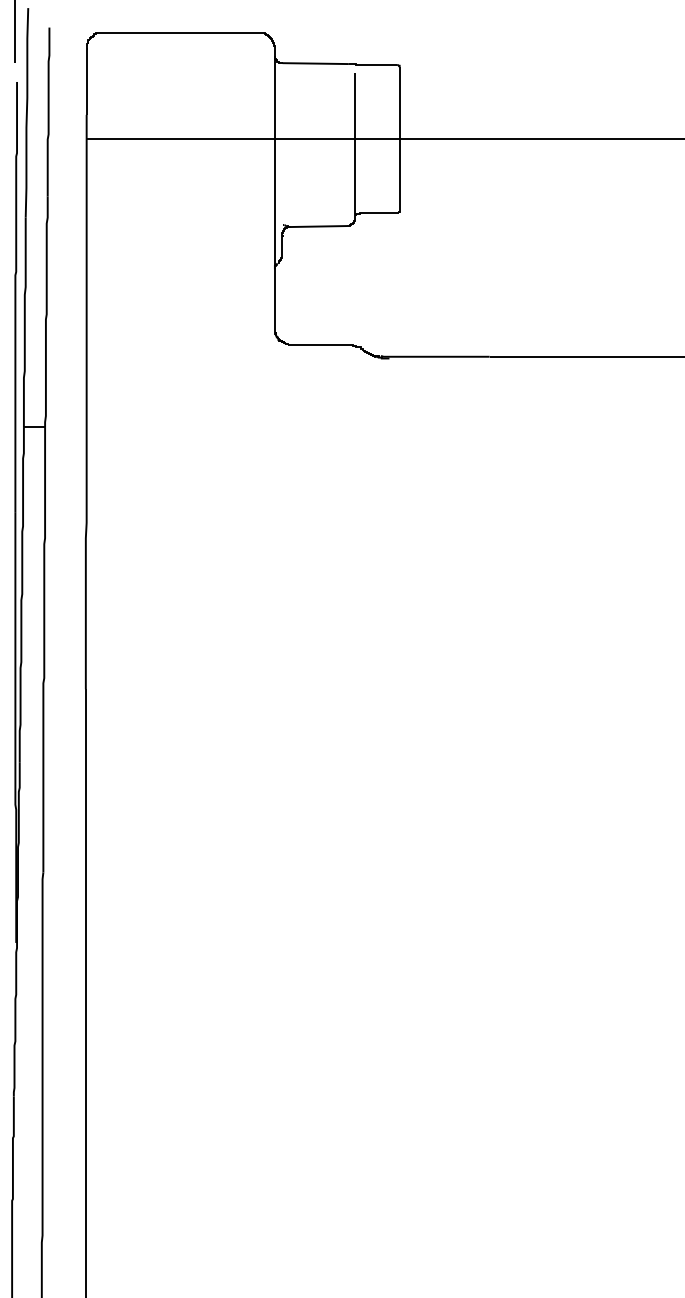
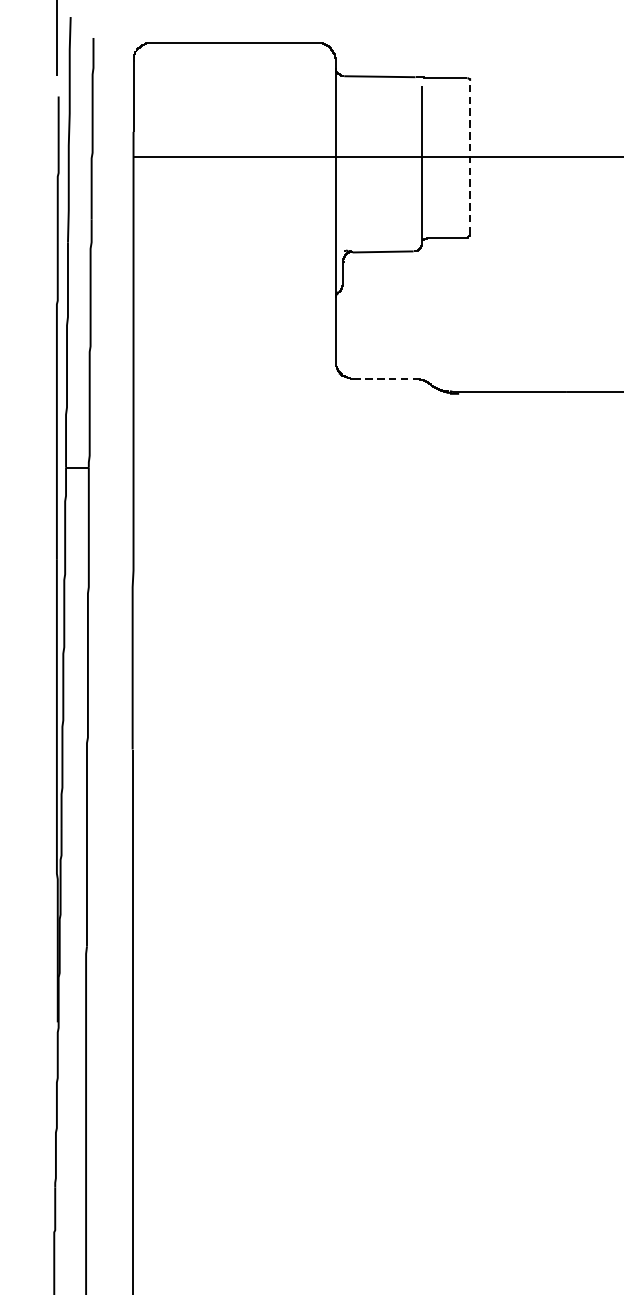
line: (399, 138) -> (469, 157), solid -> dashed
line: (320, 344) -> (384, 378), solid -> dashed

